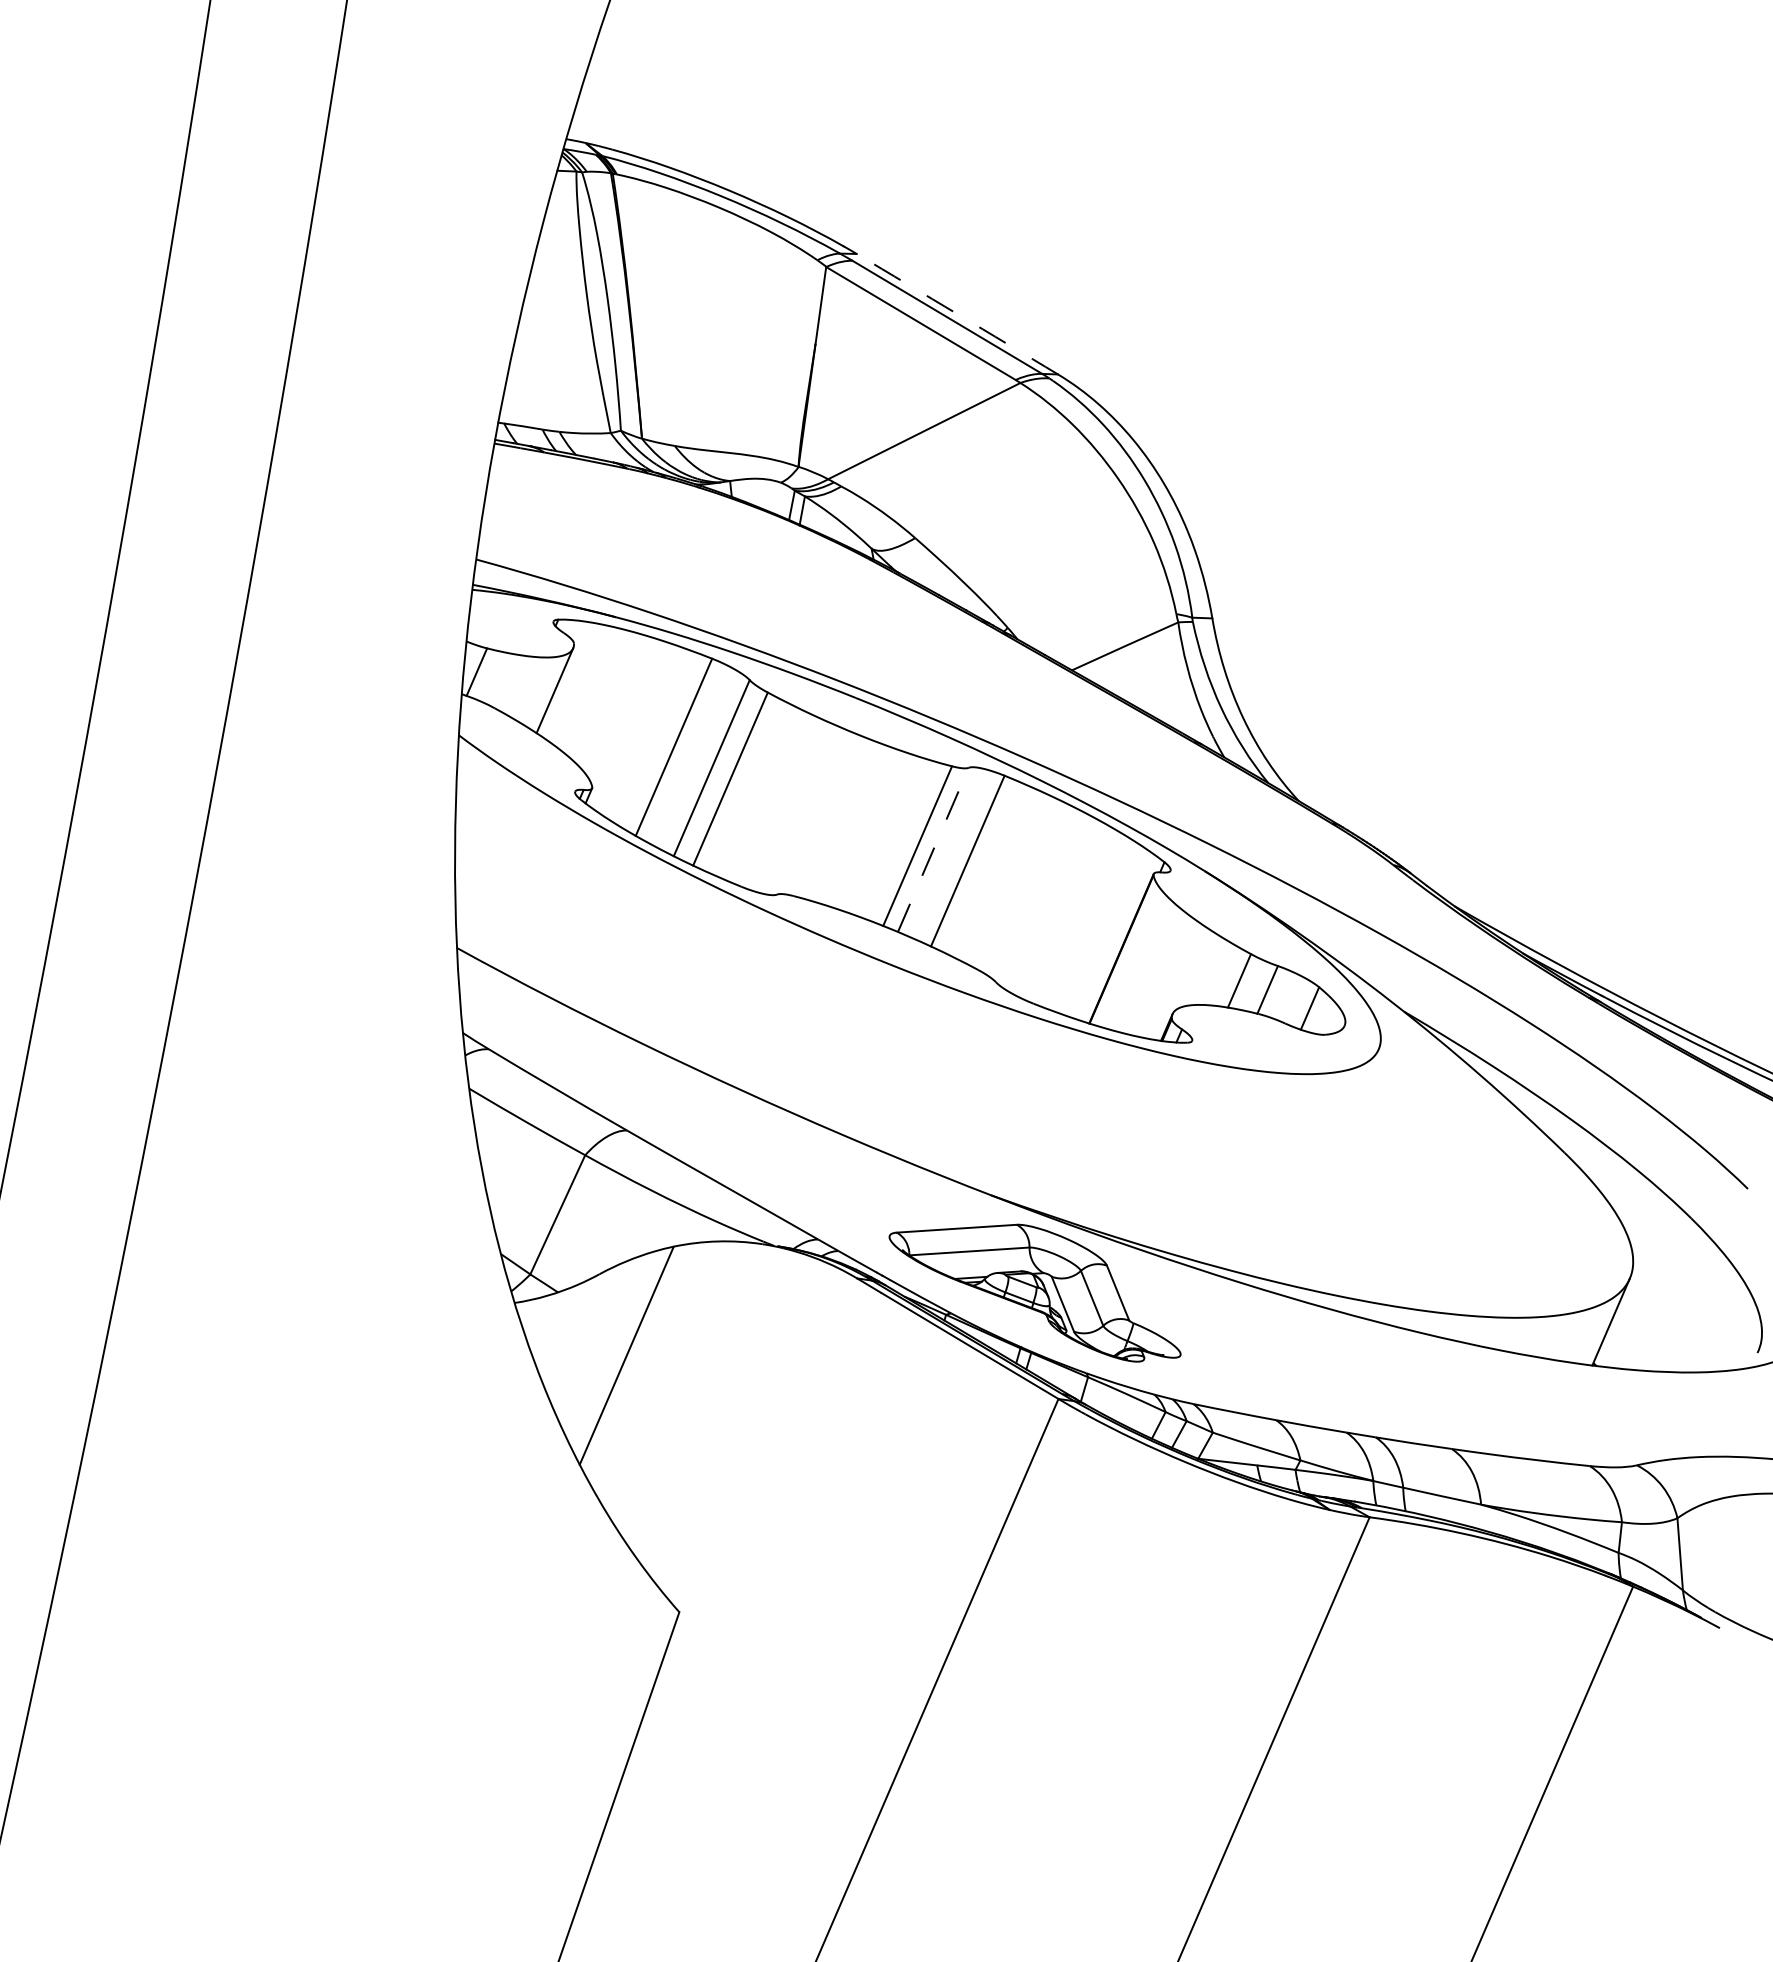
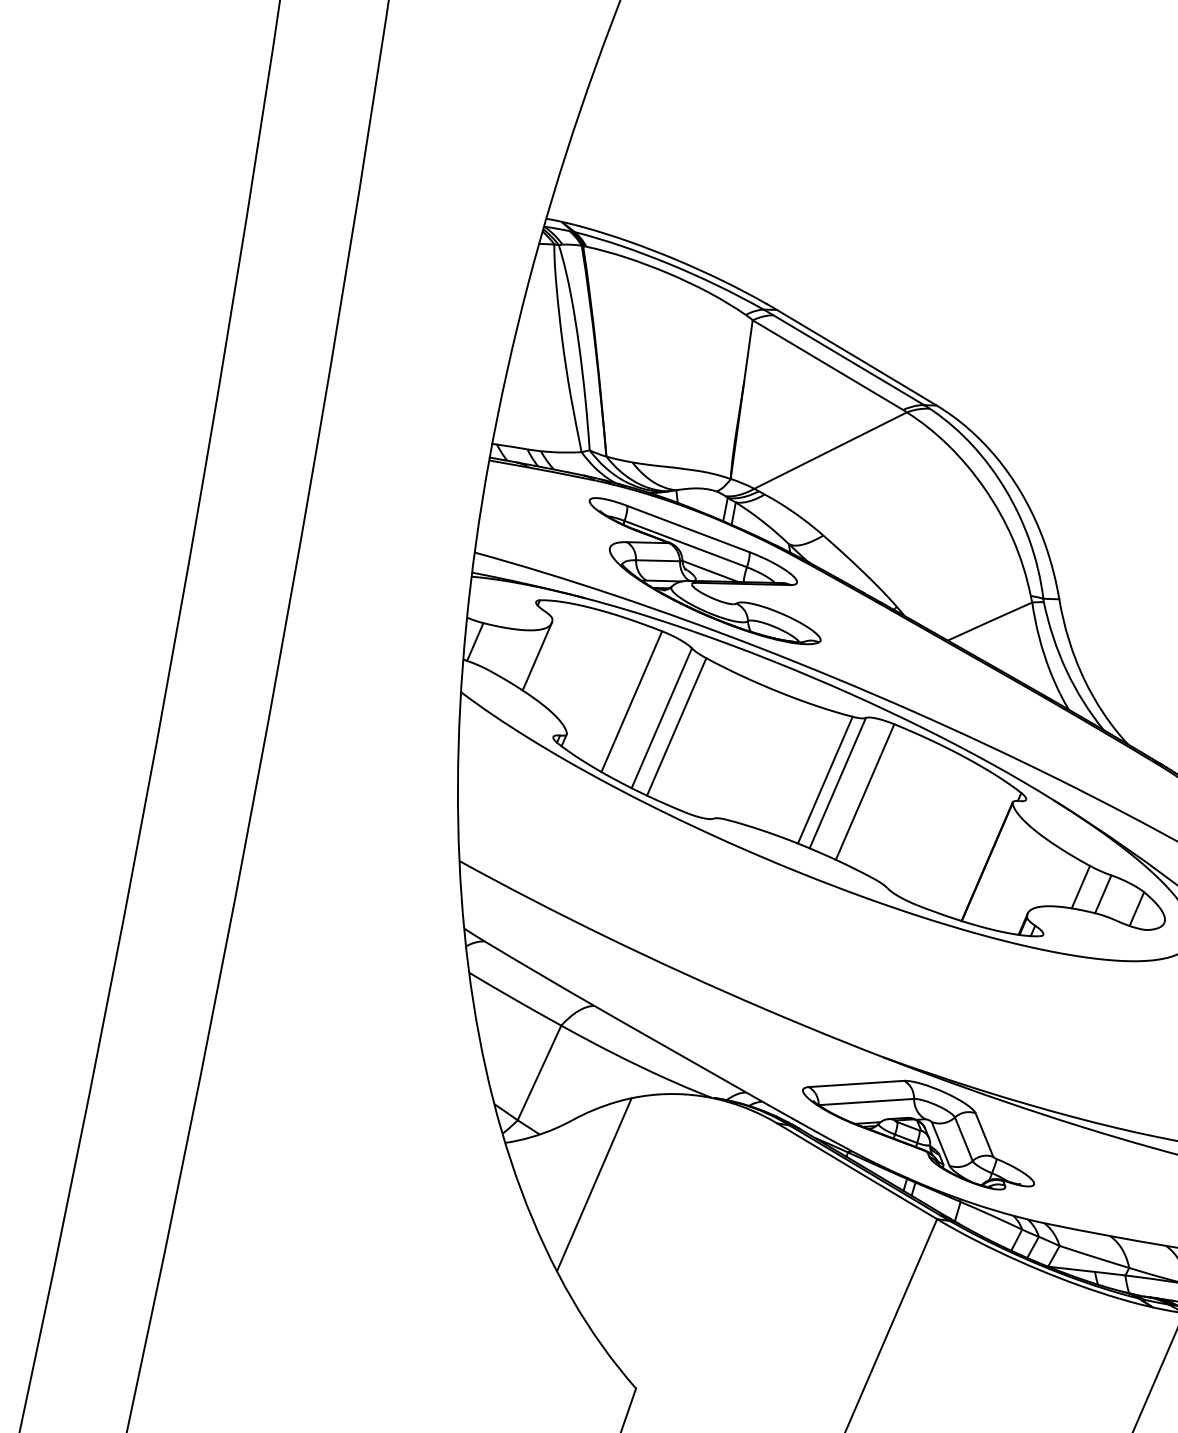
arc: (957, 314) -> (856, 357), dashed -> solid
part: (766, 582) -> (705, 570), added
line: (933, 849) -> (837, 782), dashed -> solid

